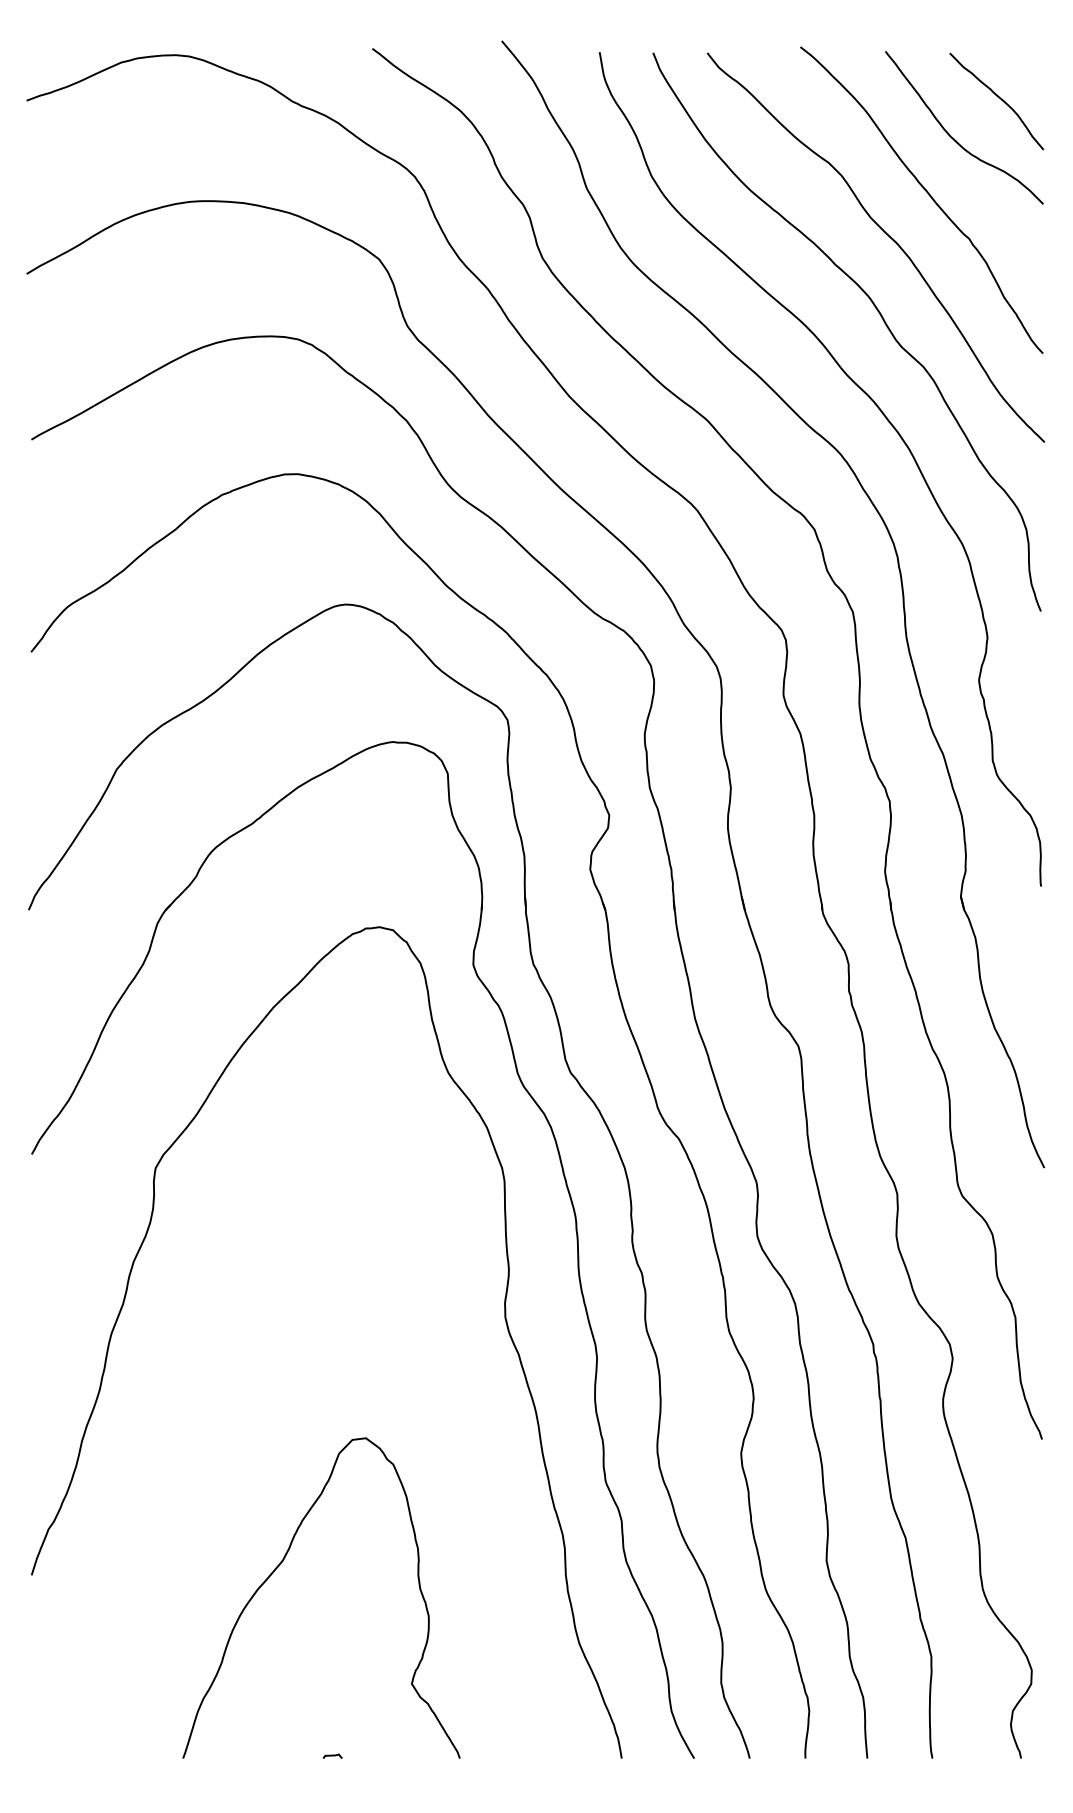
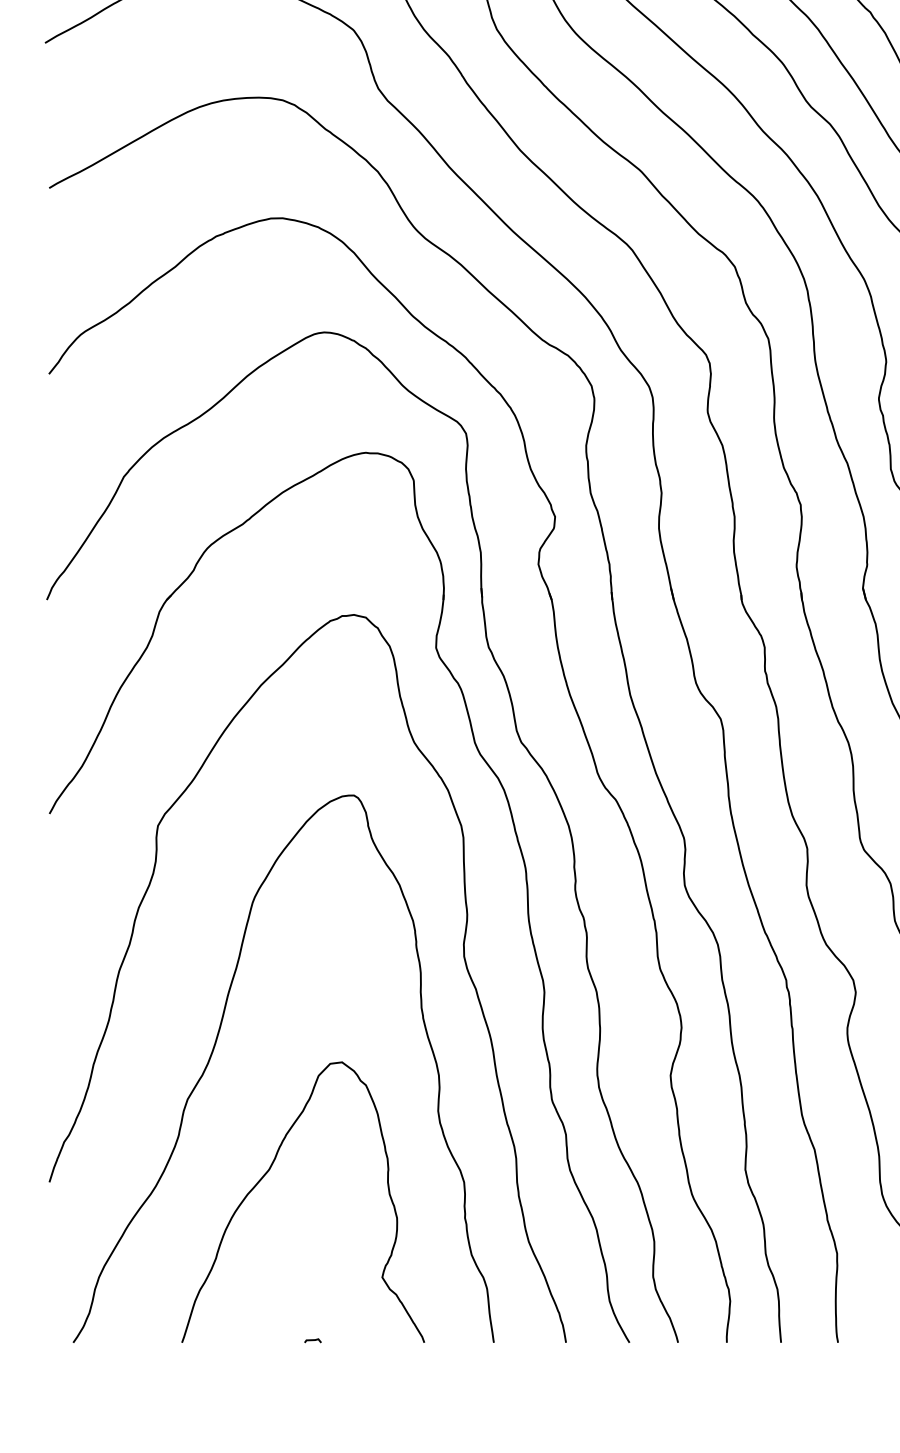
curve: (221, 1419) -> (215, 1045), added

